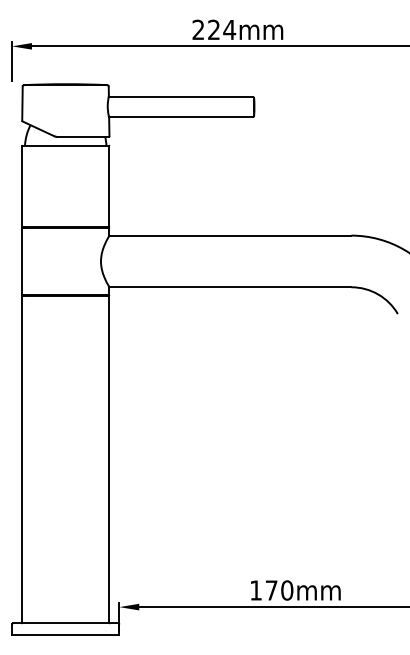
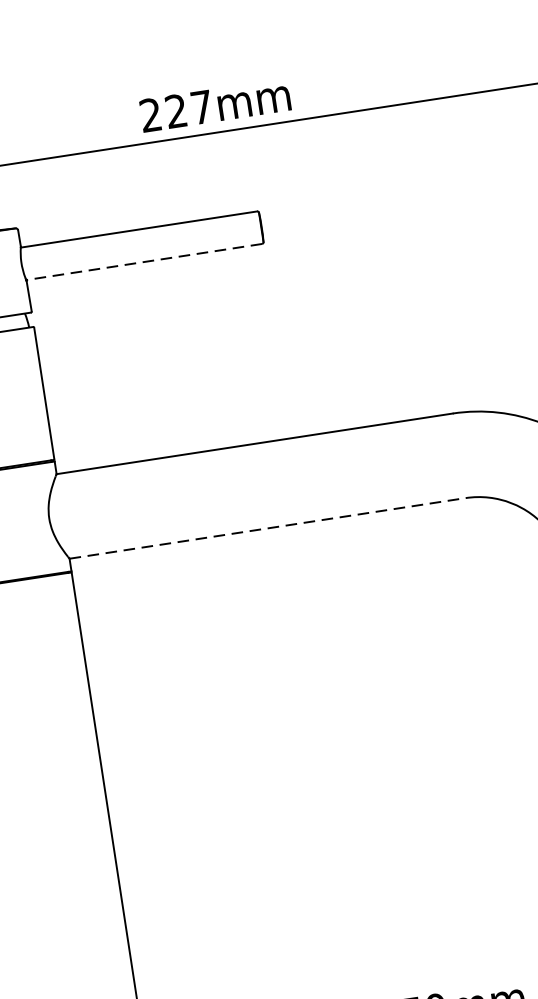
text: (229, 29) -> (201, 106), 224mm -> 227mm
line: (180, 116) -> (143, 261), solid -> dashed
line: (230, 287) -> (267, 528), solid -> dashed

